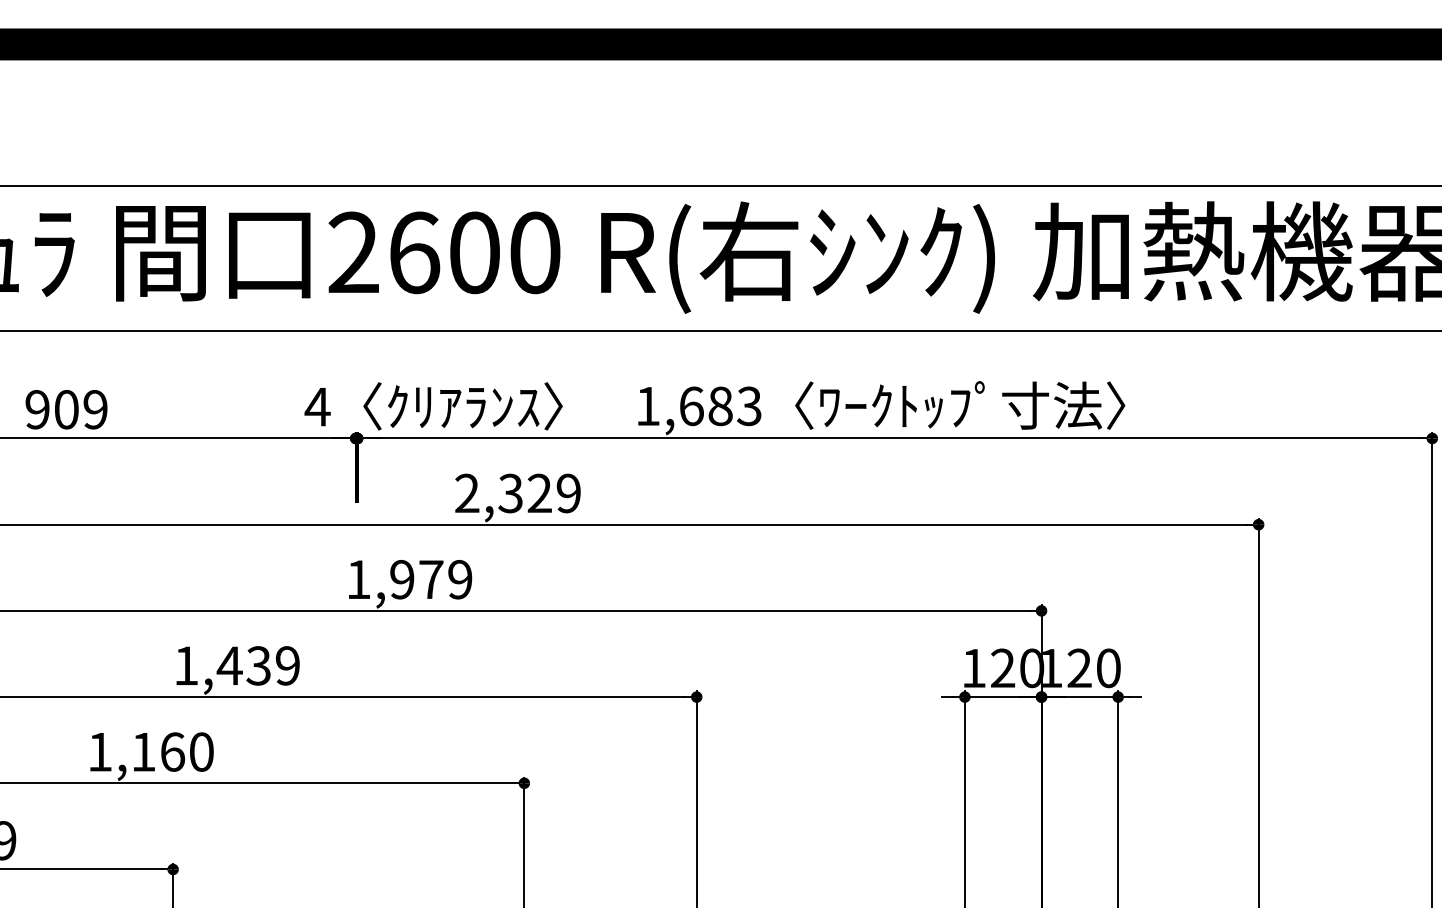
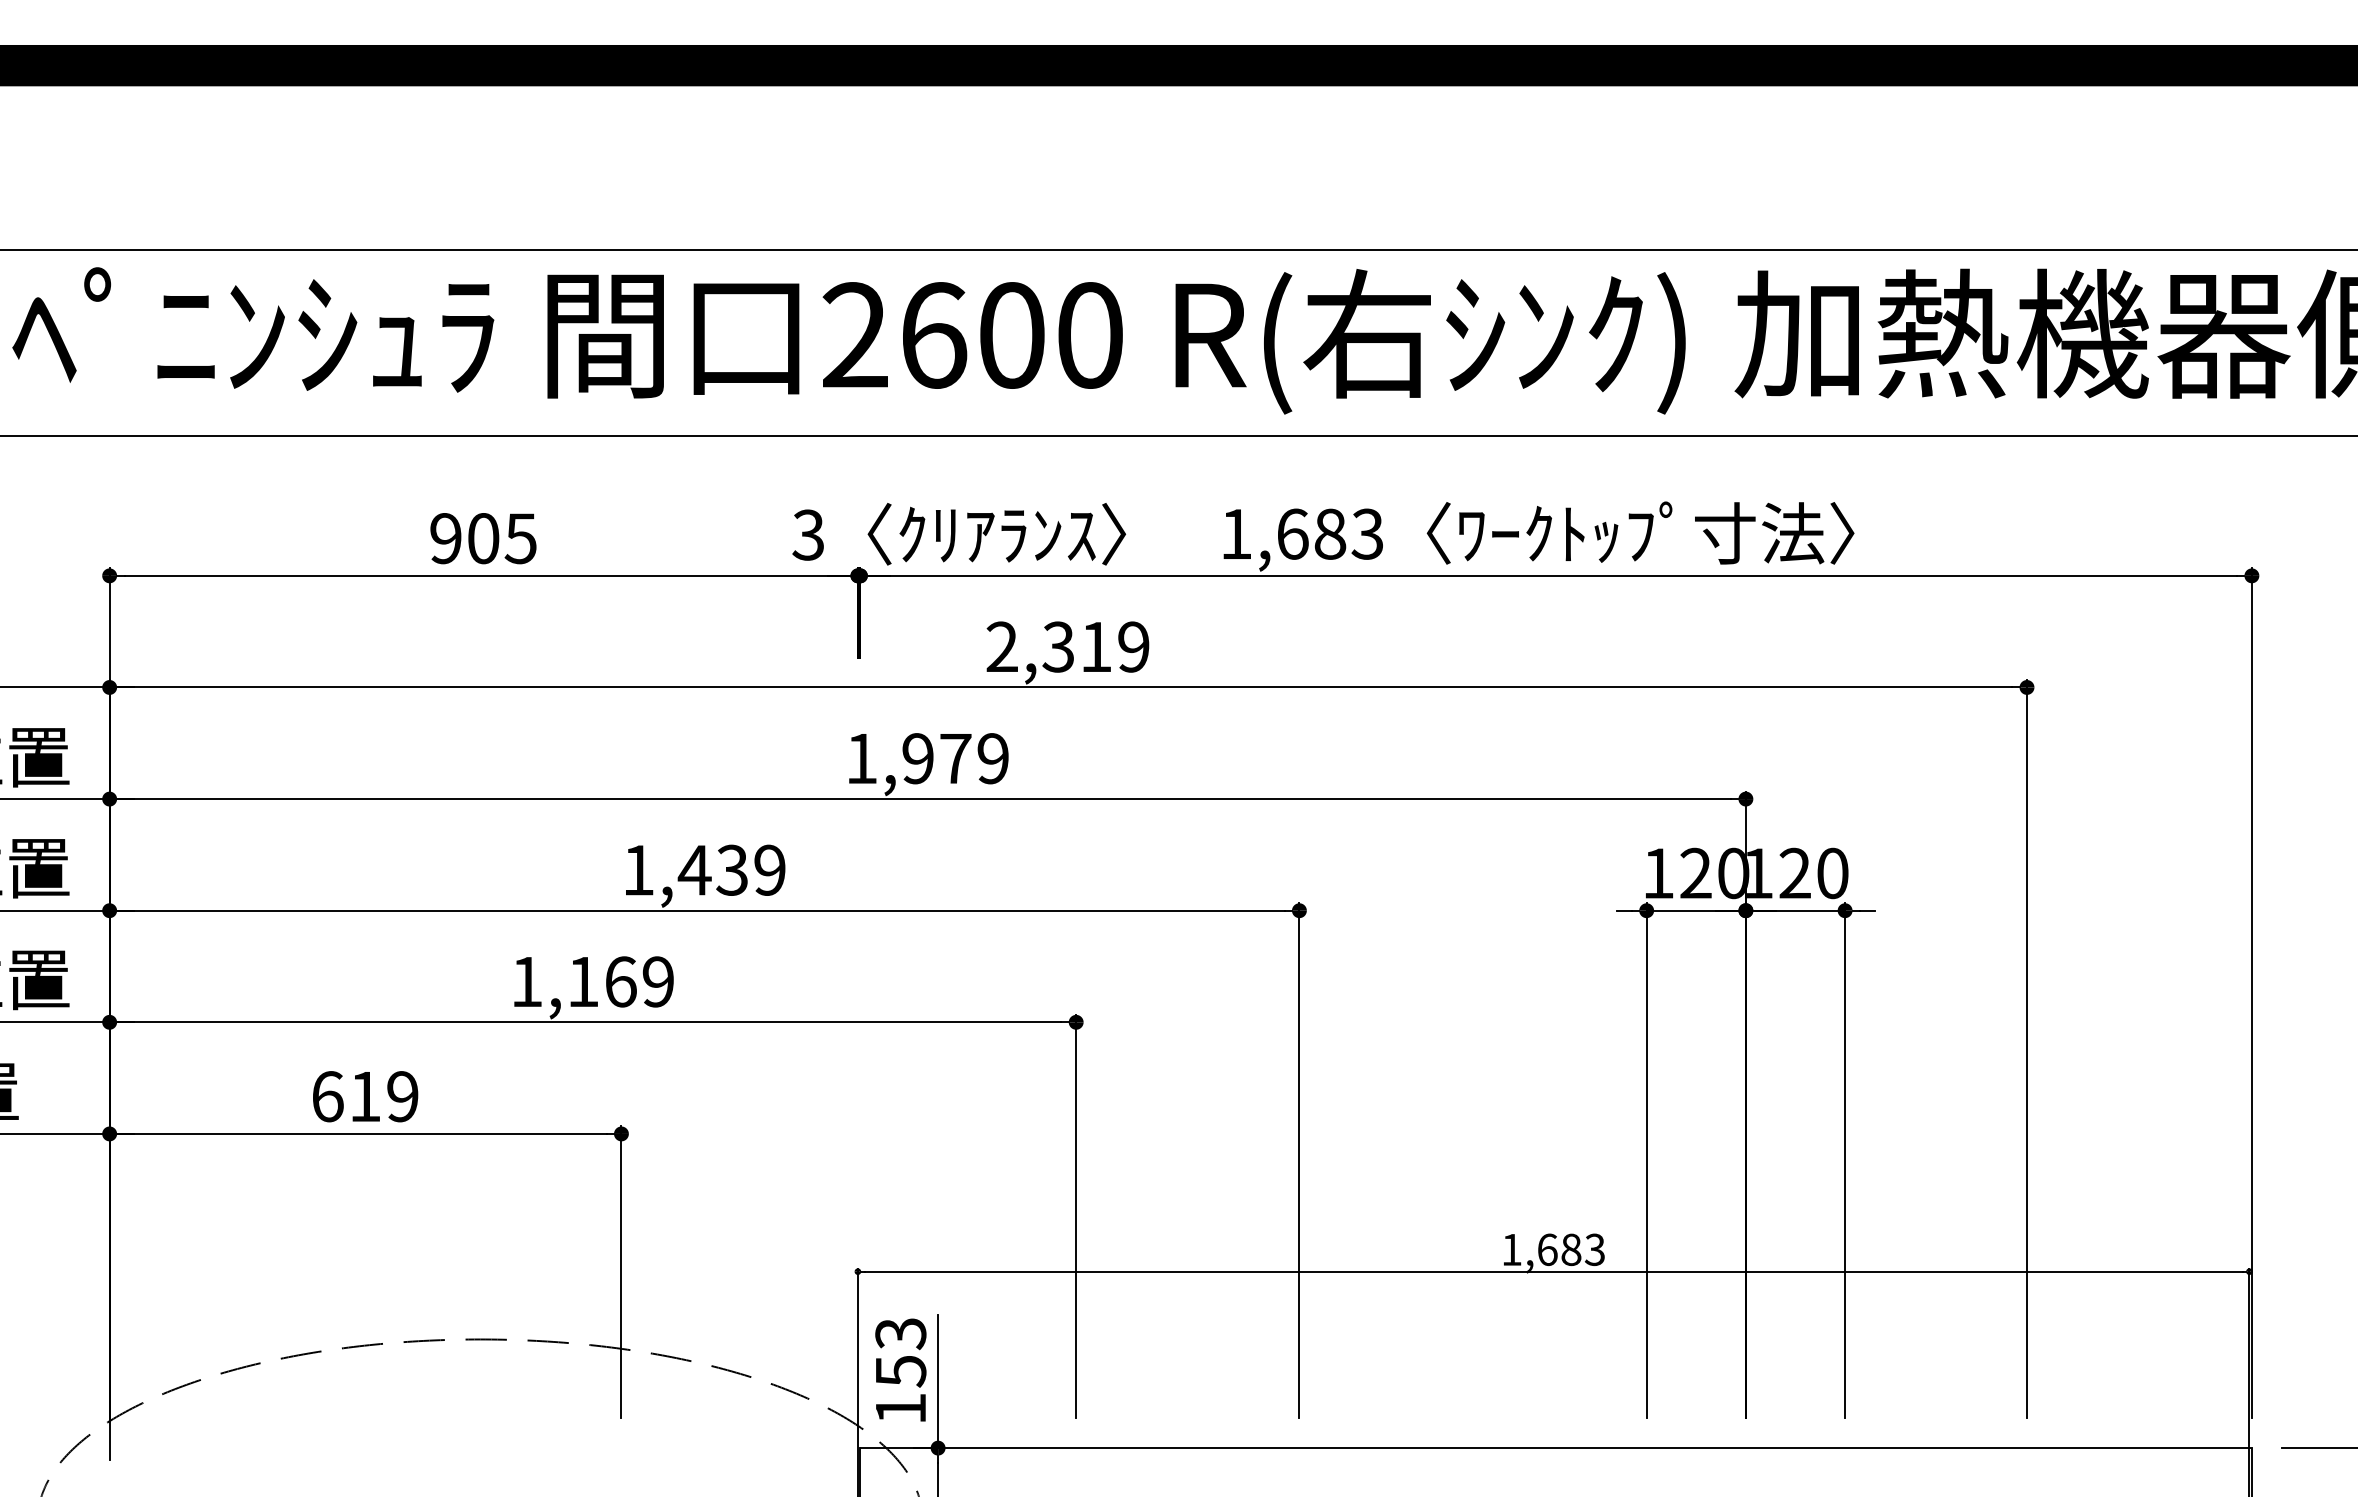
text: (317, 406) -> (808, 534), 4 -> 3
text: (95, 409) -> (520, 538), 909 -> 905
text: (539, 493) -> (1095, 646), 2,329 -> 2,319
text: (201, 751) -> (658, 981), 1,160 -> 1,169

